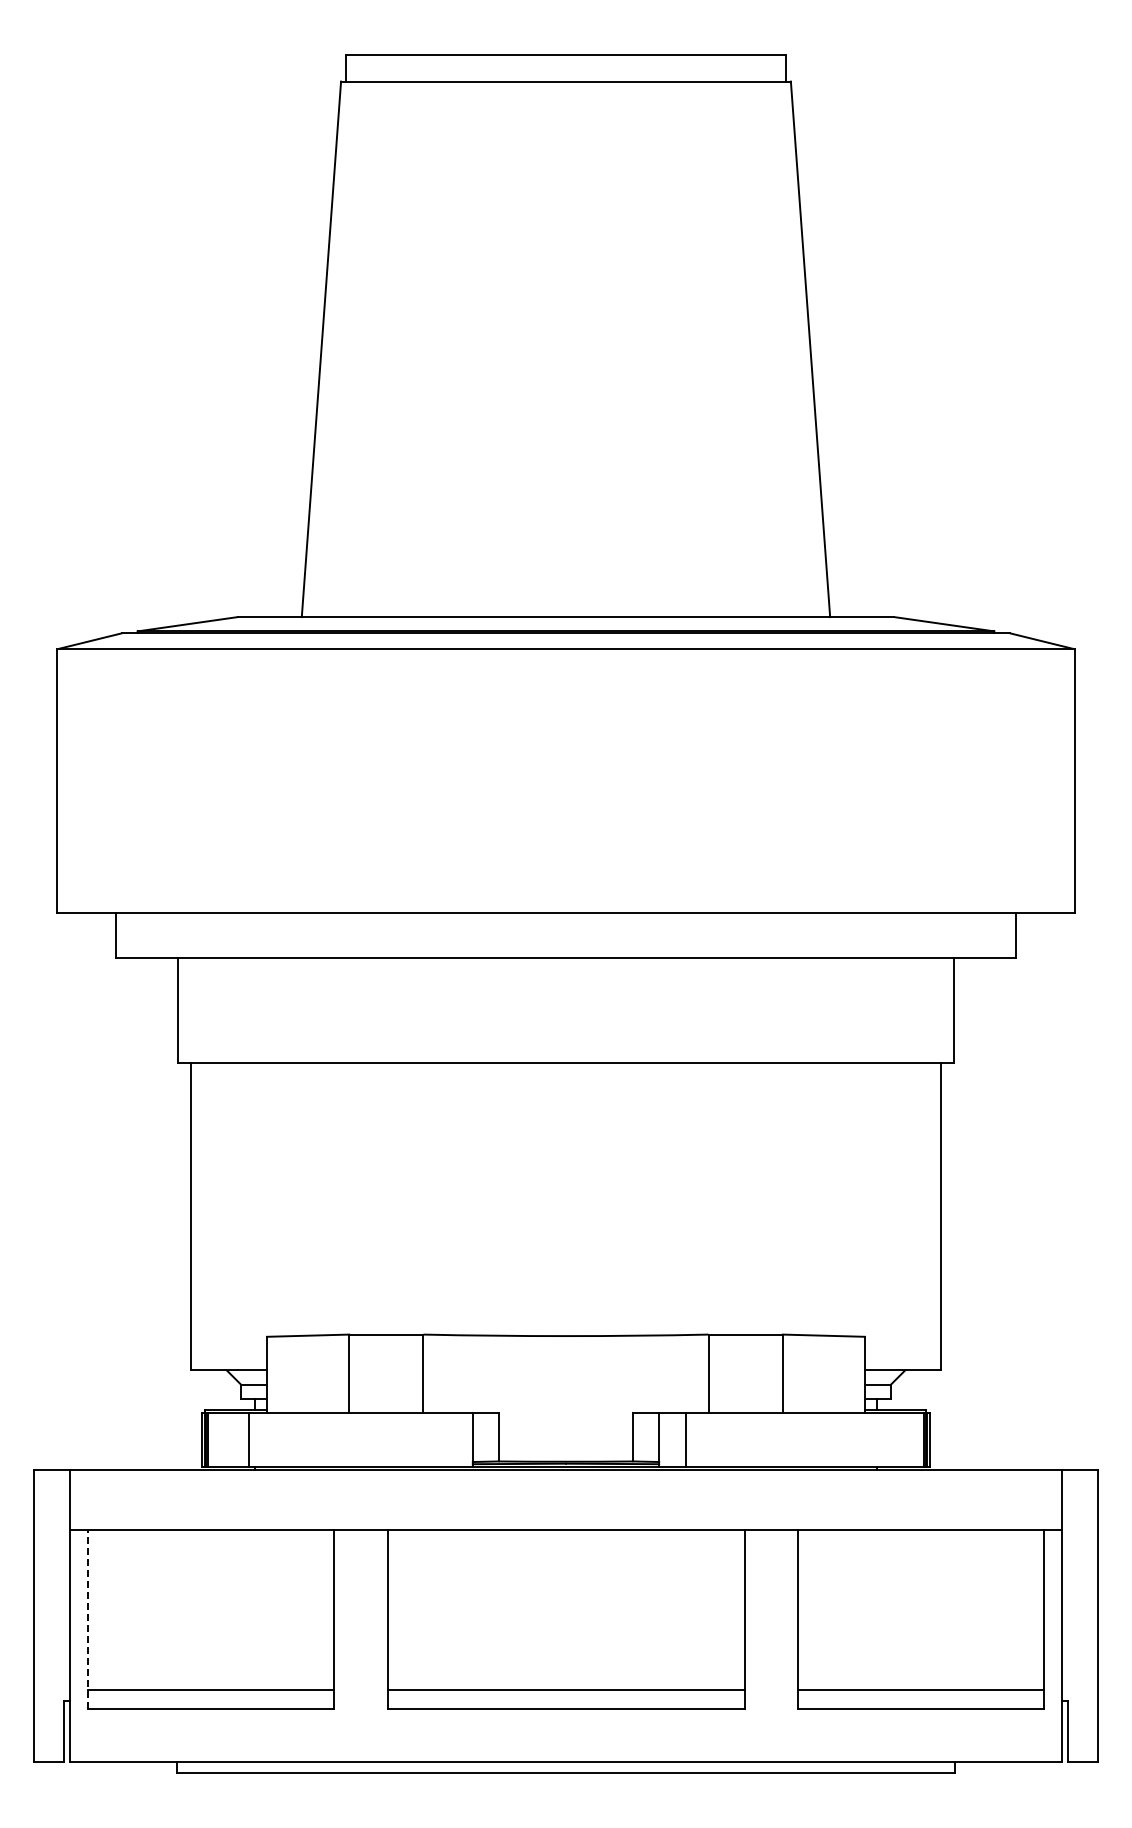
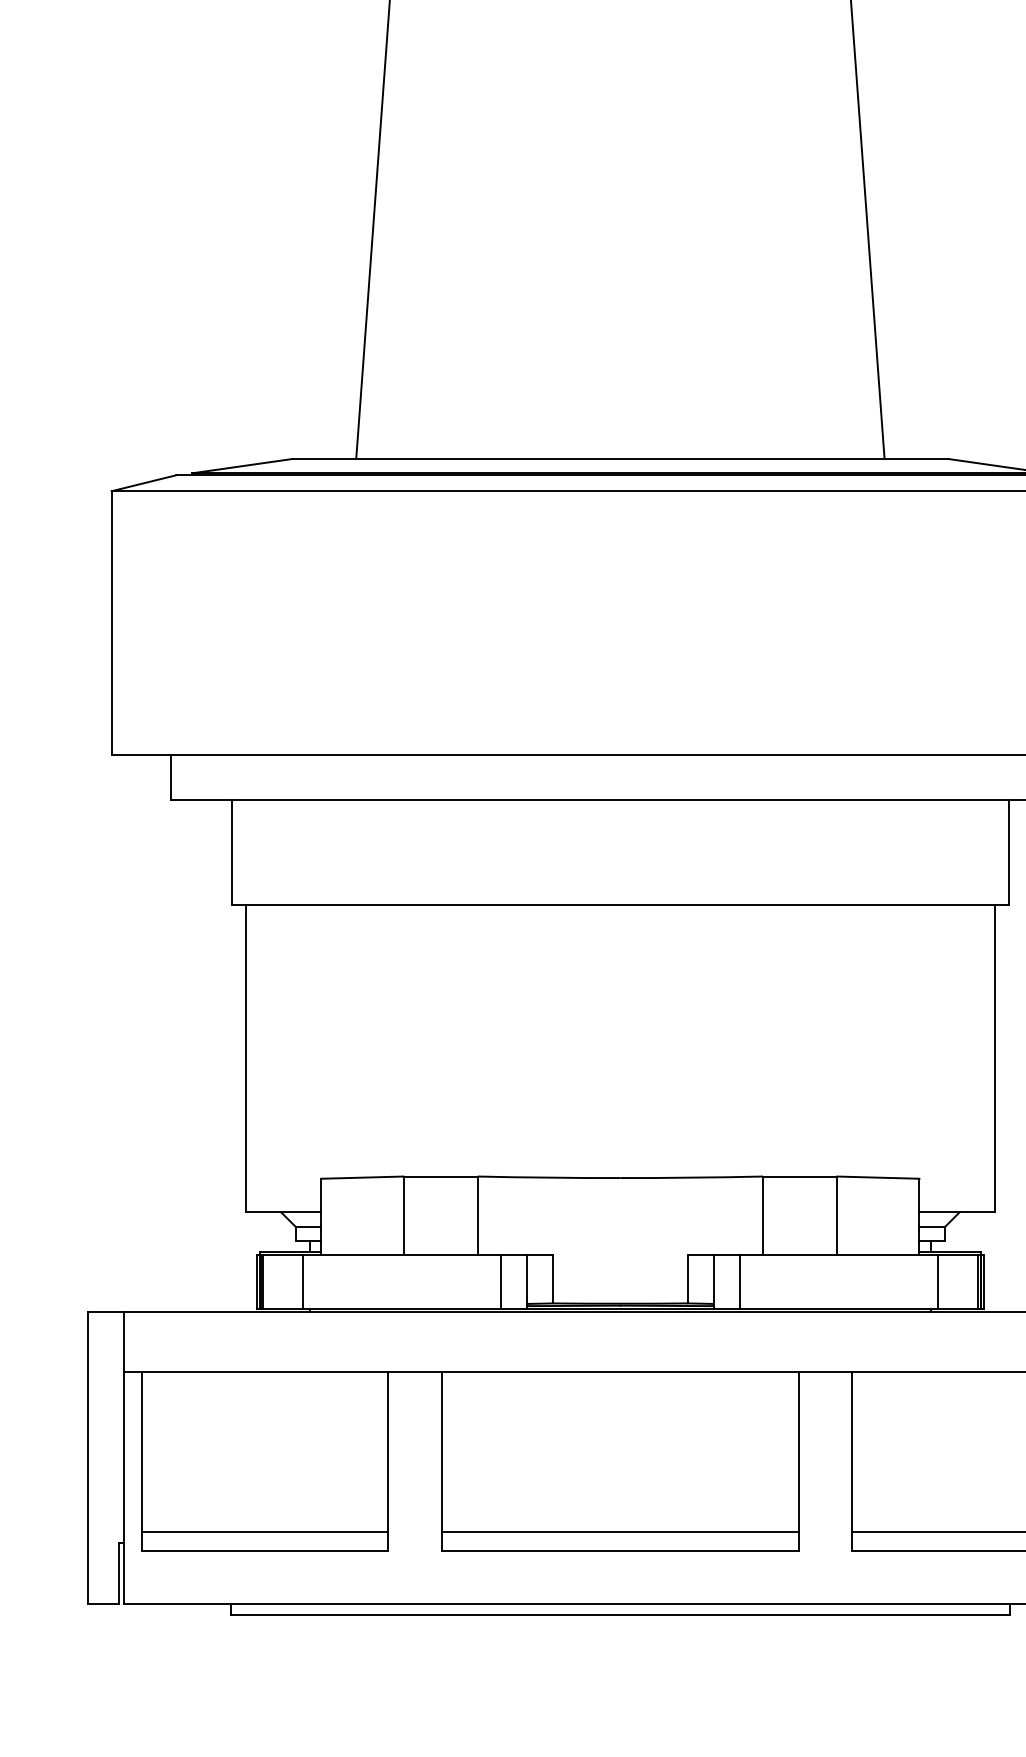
line: (446, 1439) -> (500, 1281), added
line: (883, 1439) -> (937, 1281), added
line: (87, 1619) -> (141, 1461), dashed -> solid

